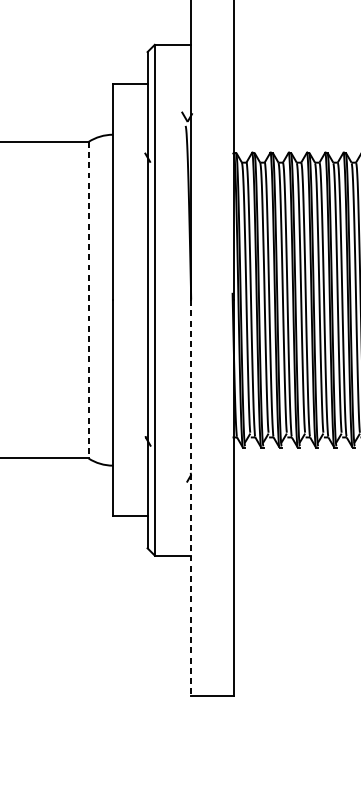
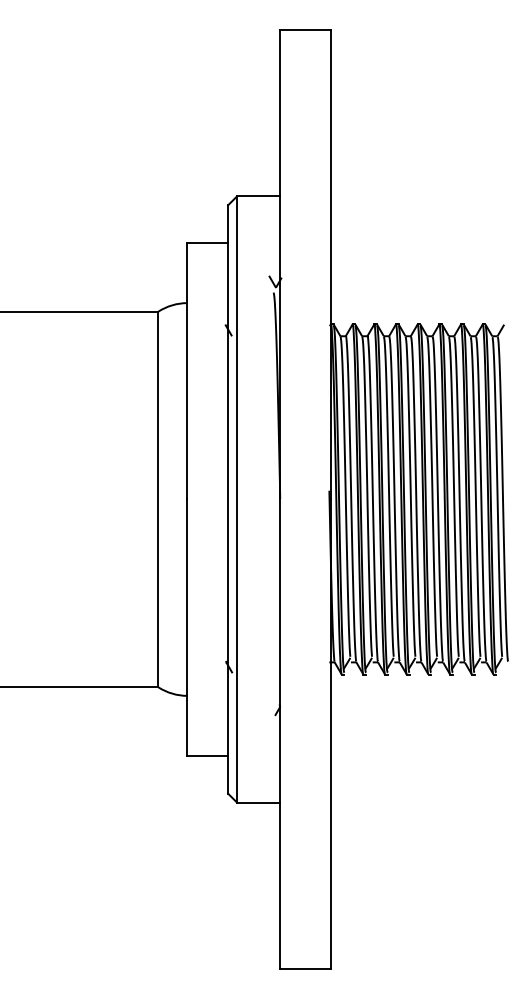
line: (88, 300) -> (158, 499), dashed -> solid
line: (190, 498) -> (279, 734), dashed -> solid

